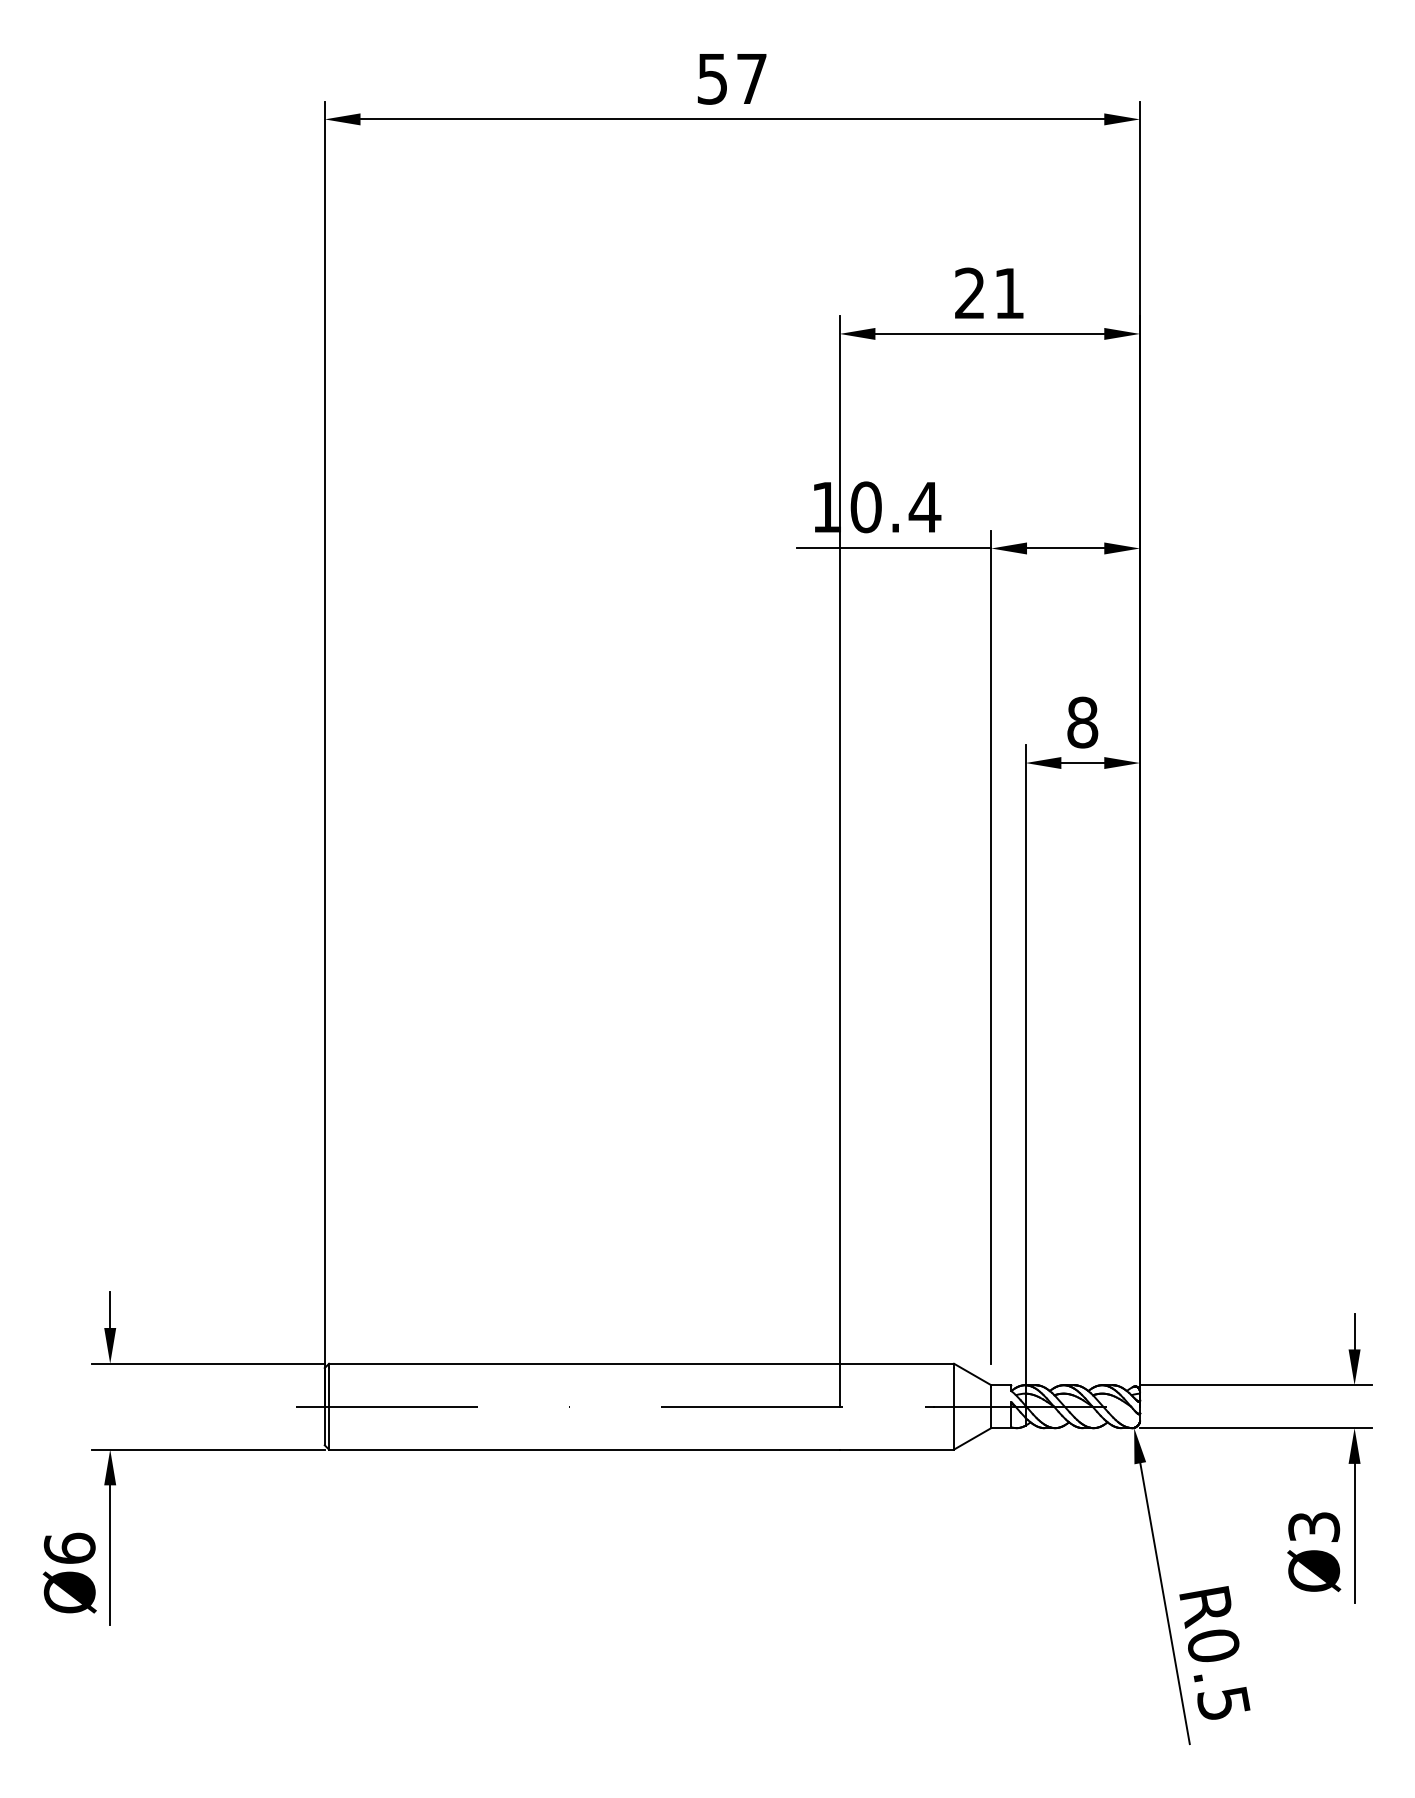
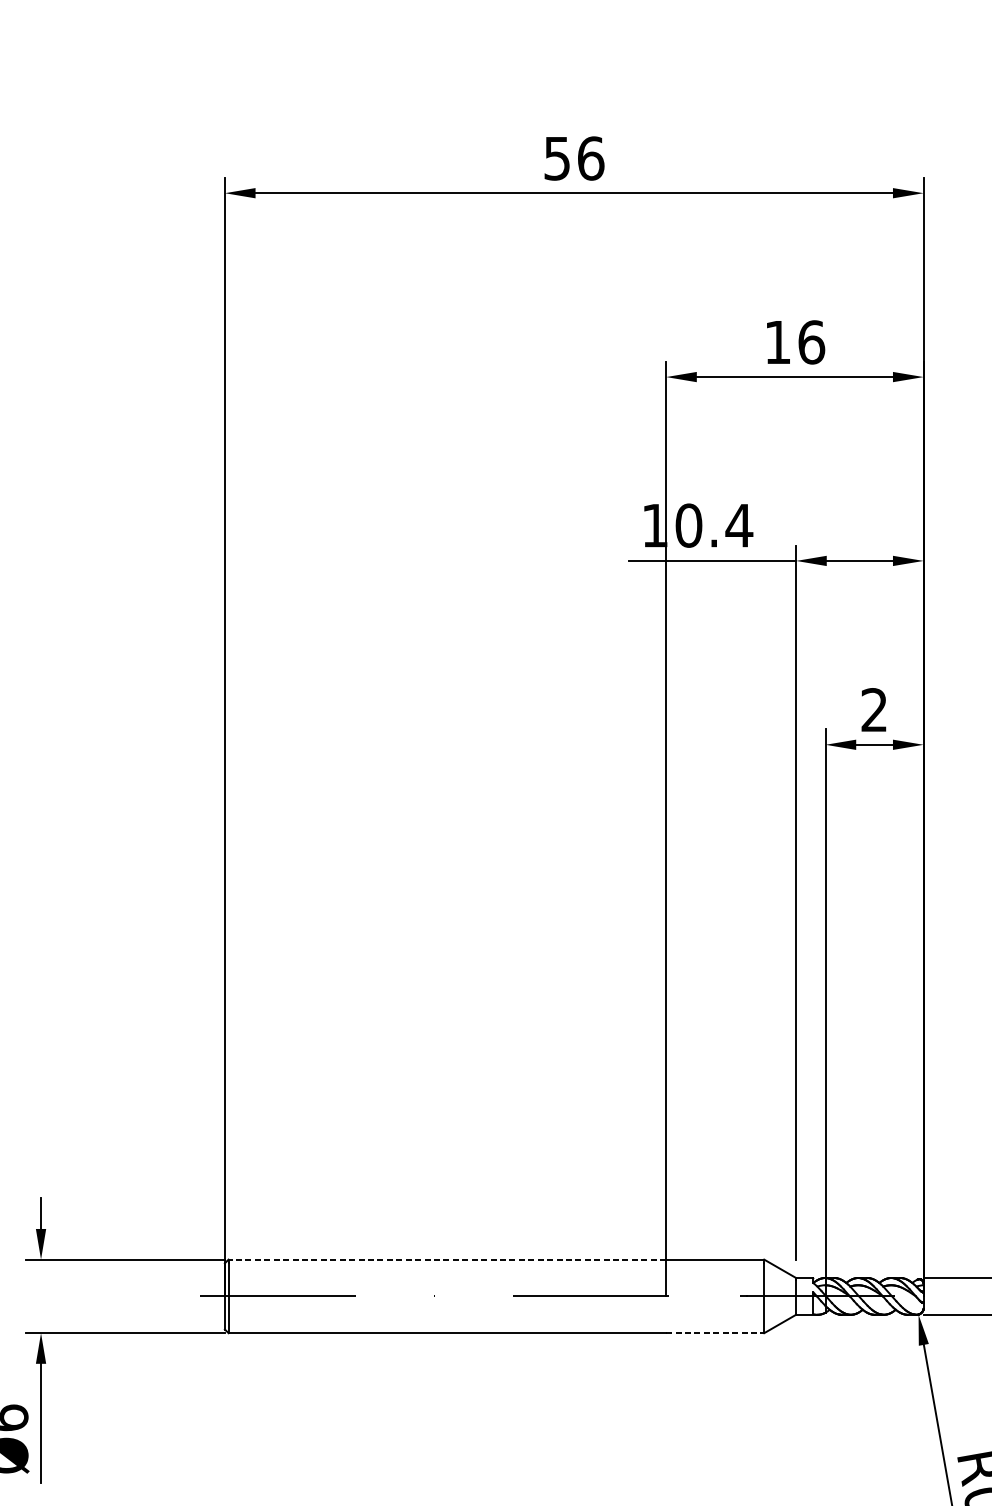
text: (751, 78) -> (590, 158), 57 -> 56
text: (990, 293) -> (795, 342), 21 -> 16
text: (1082, 722) -> (874, 710), 8 -> 2
line: (583, 1363) -> (446, 1259), solid -> dashed
line: (897, 1449) -> (715, 1333), solid -> dashed

